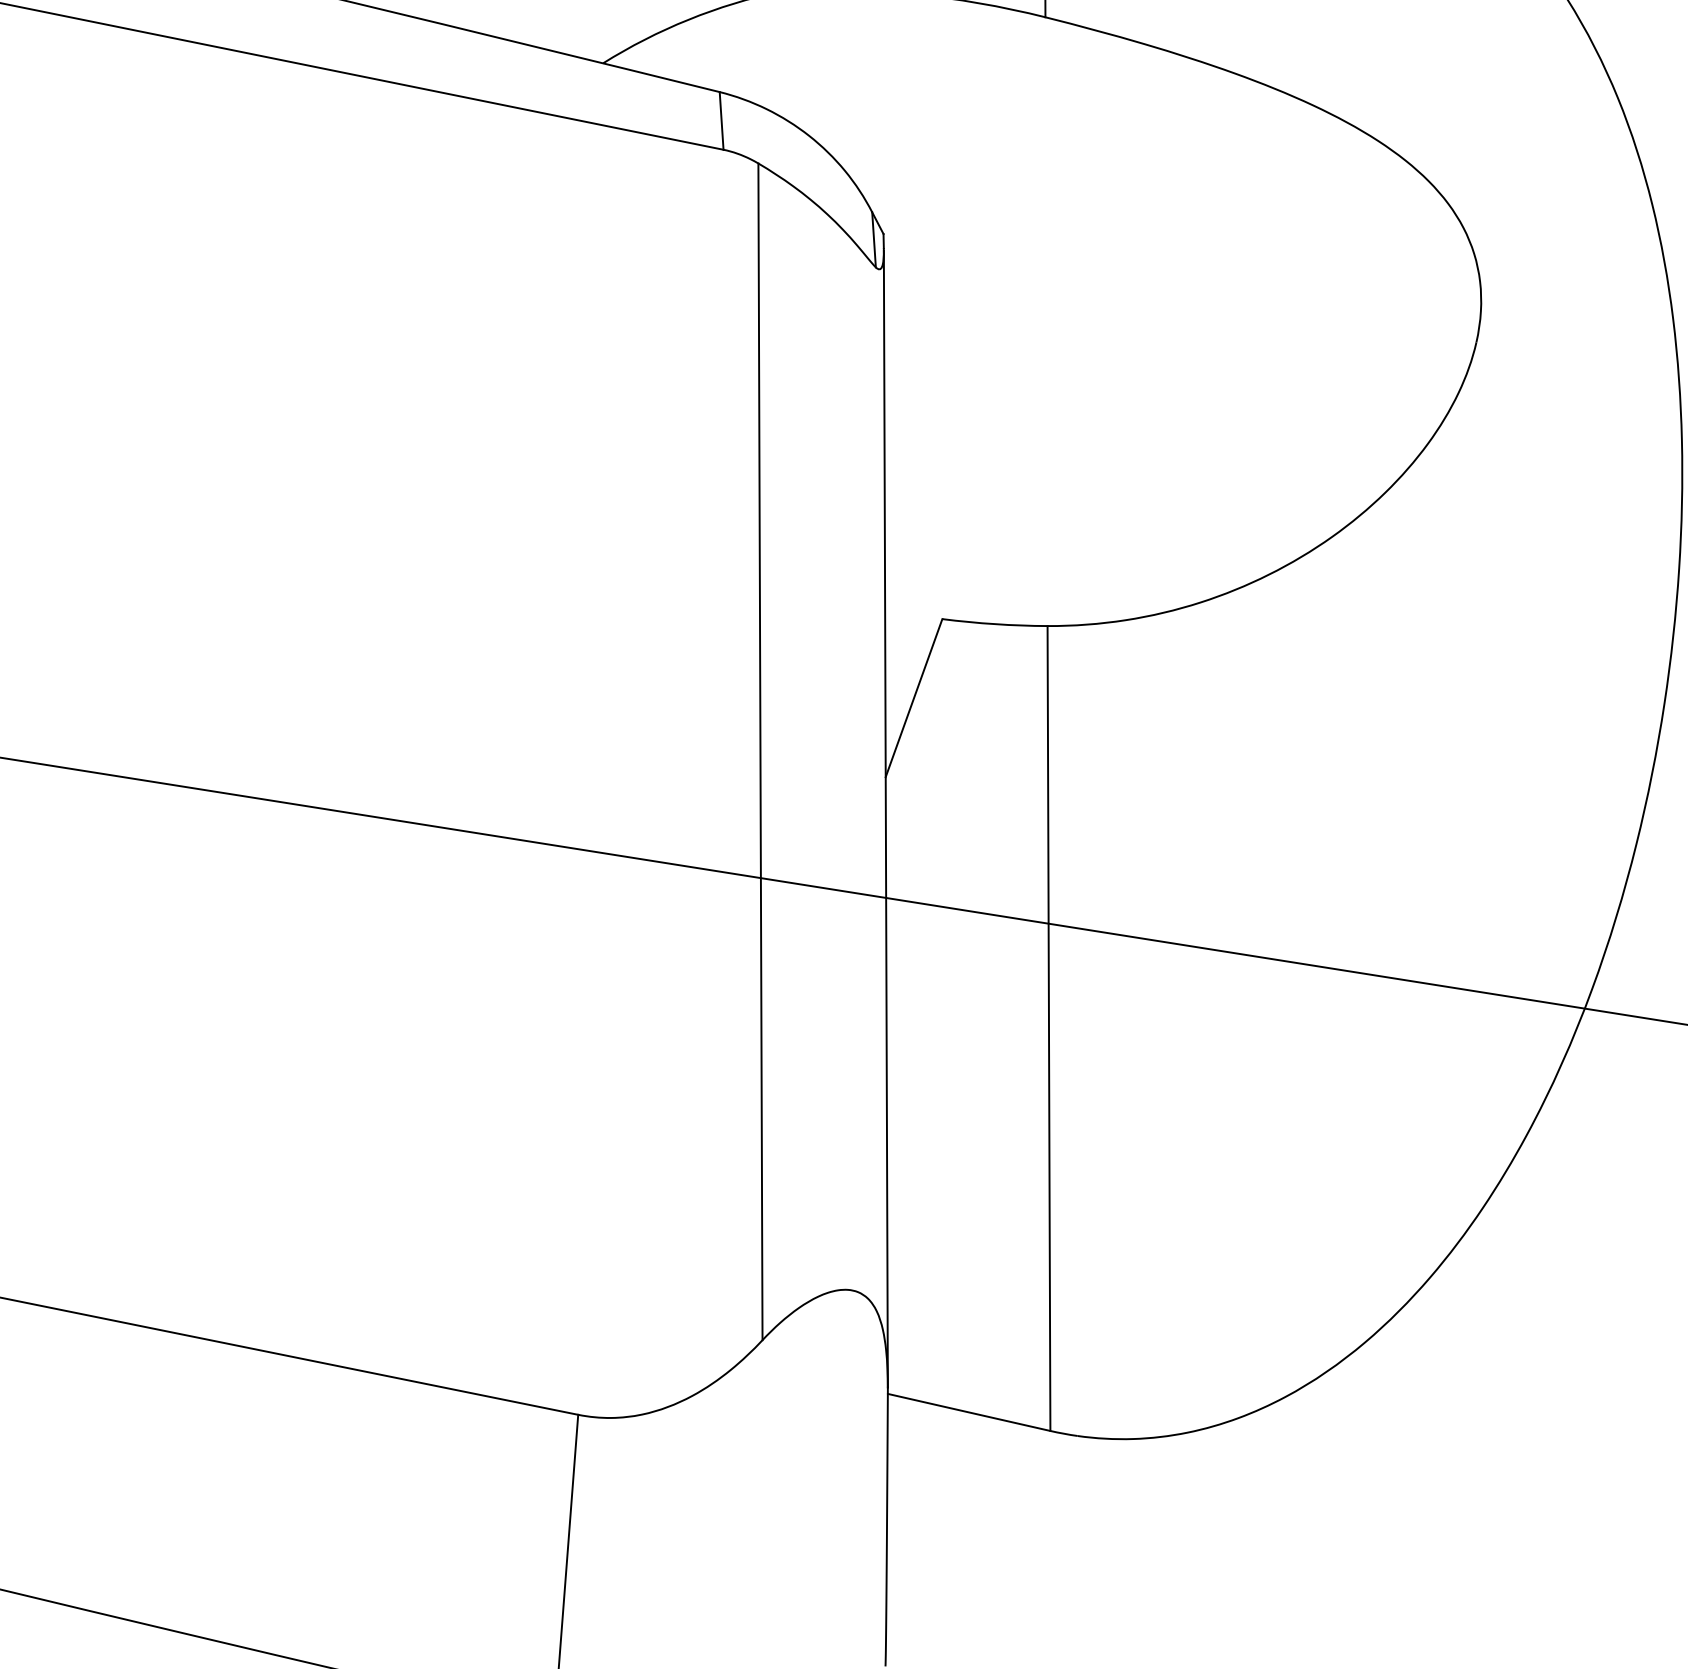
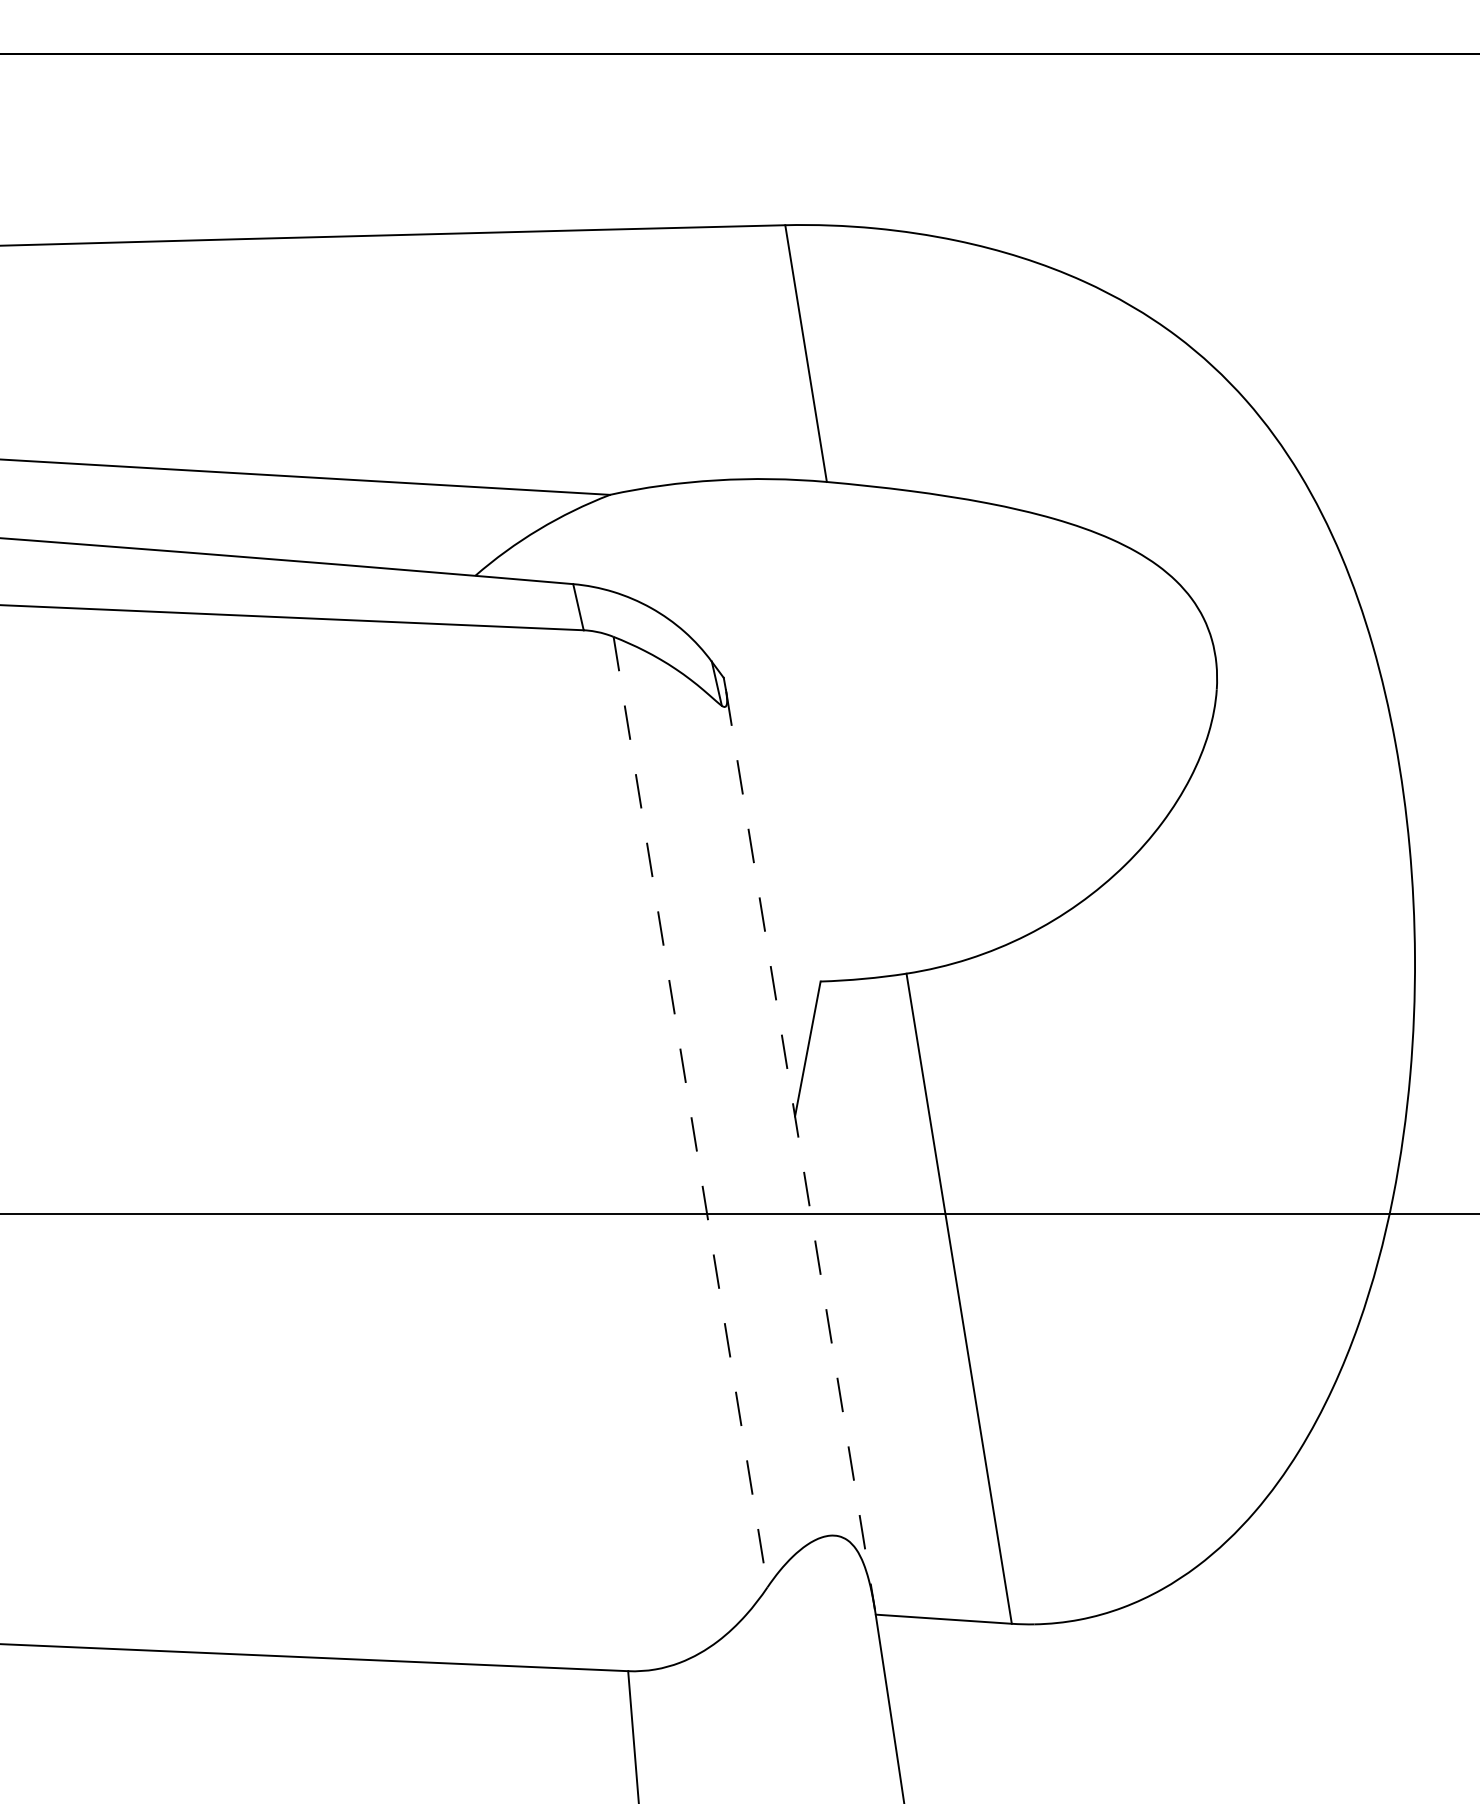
line: (760, 752) -> (690, 1112), solid -> dashed
line: (885, 820) -> (800, 1151), solid -> dashed

